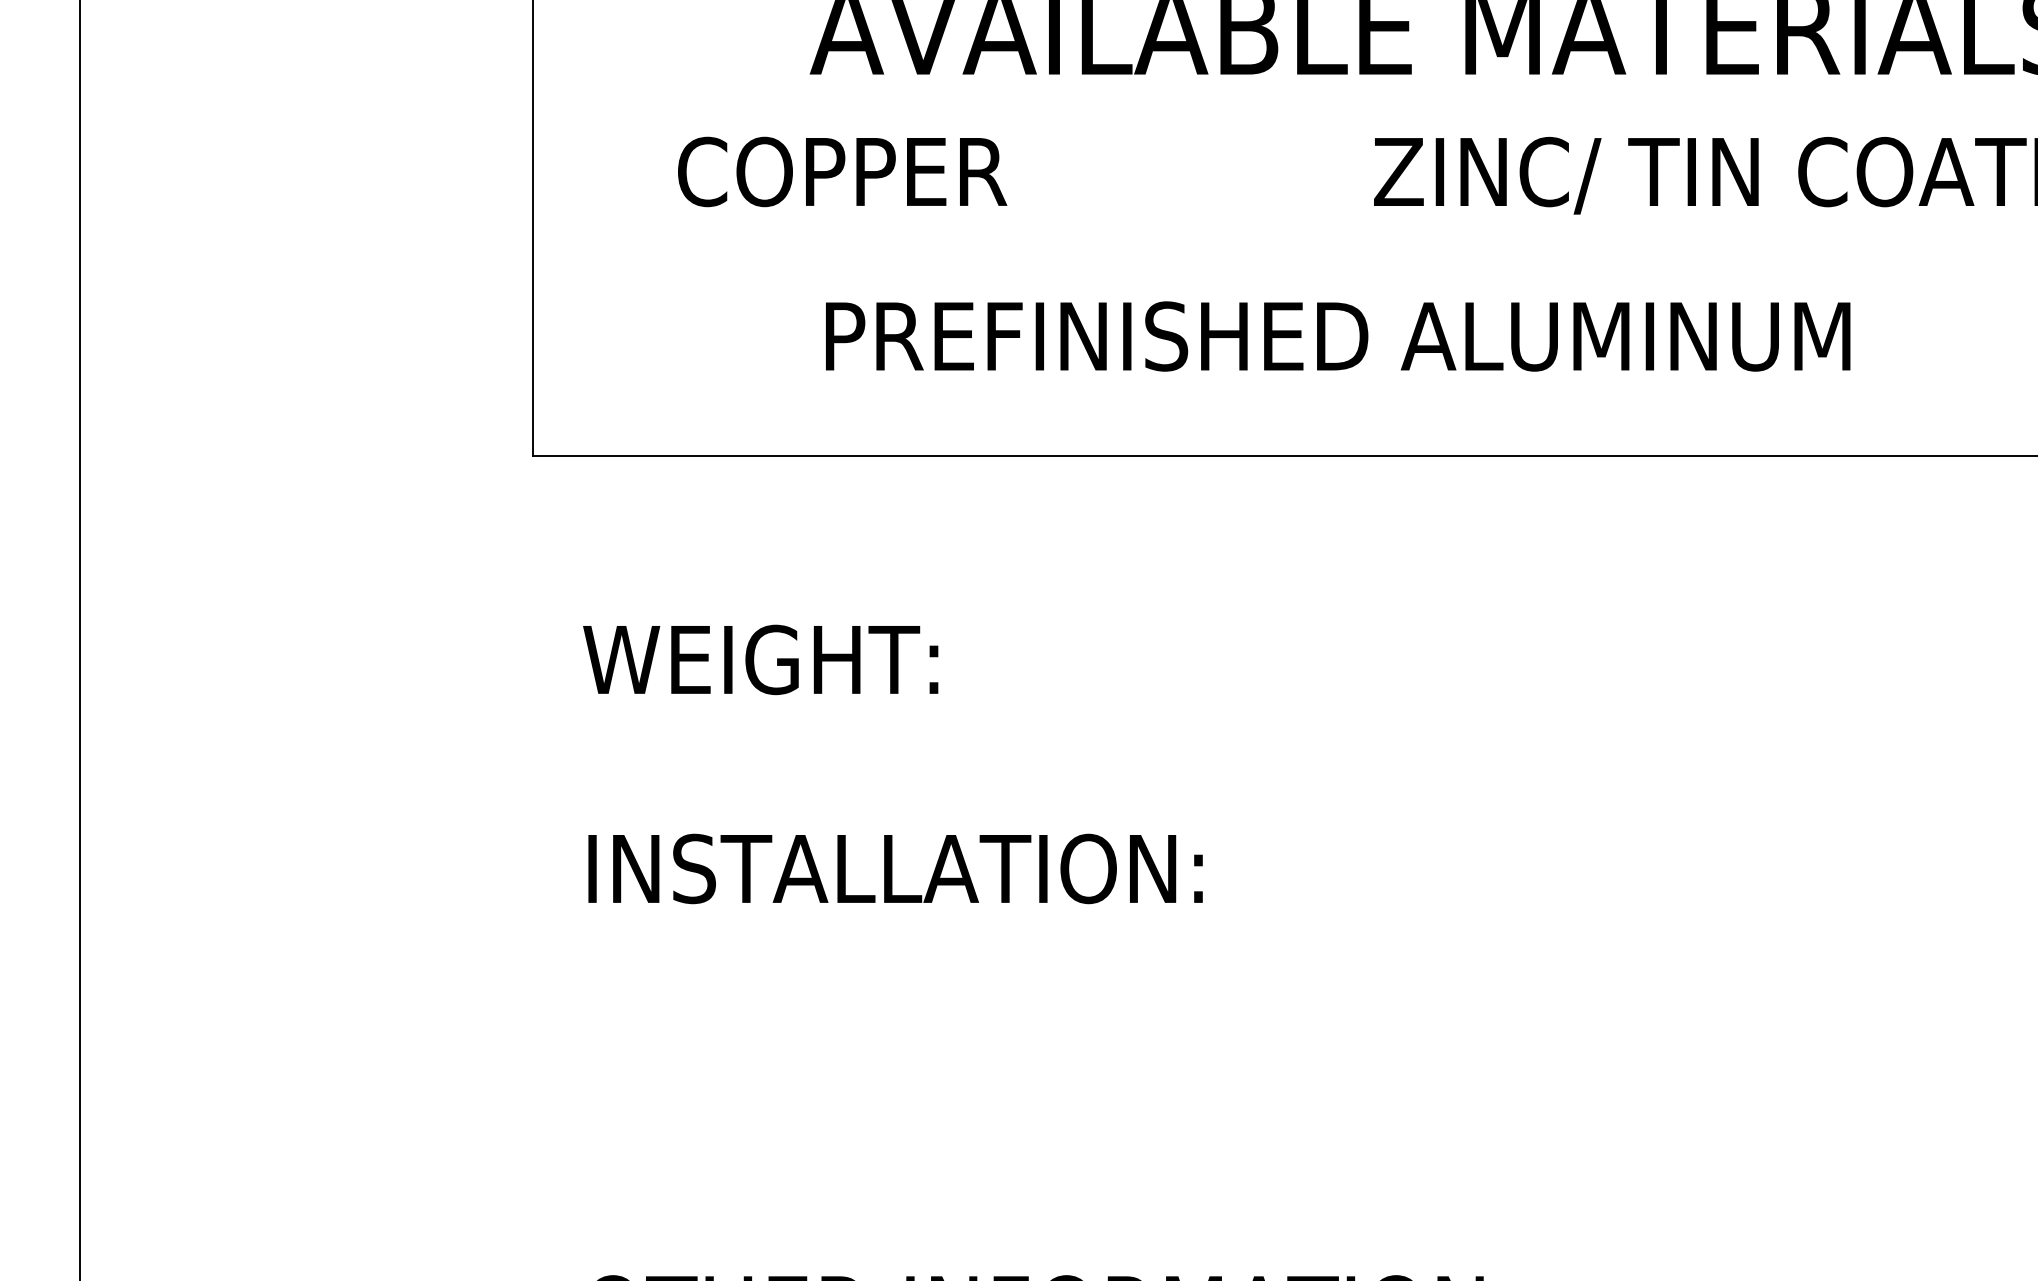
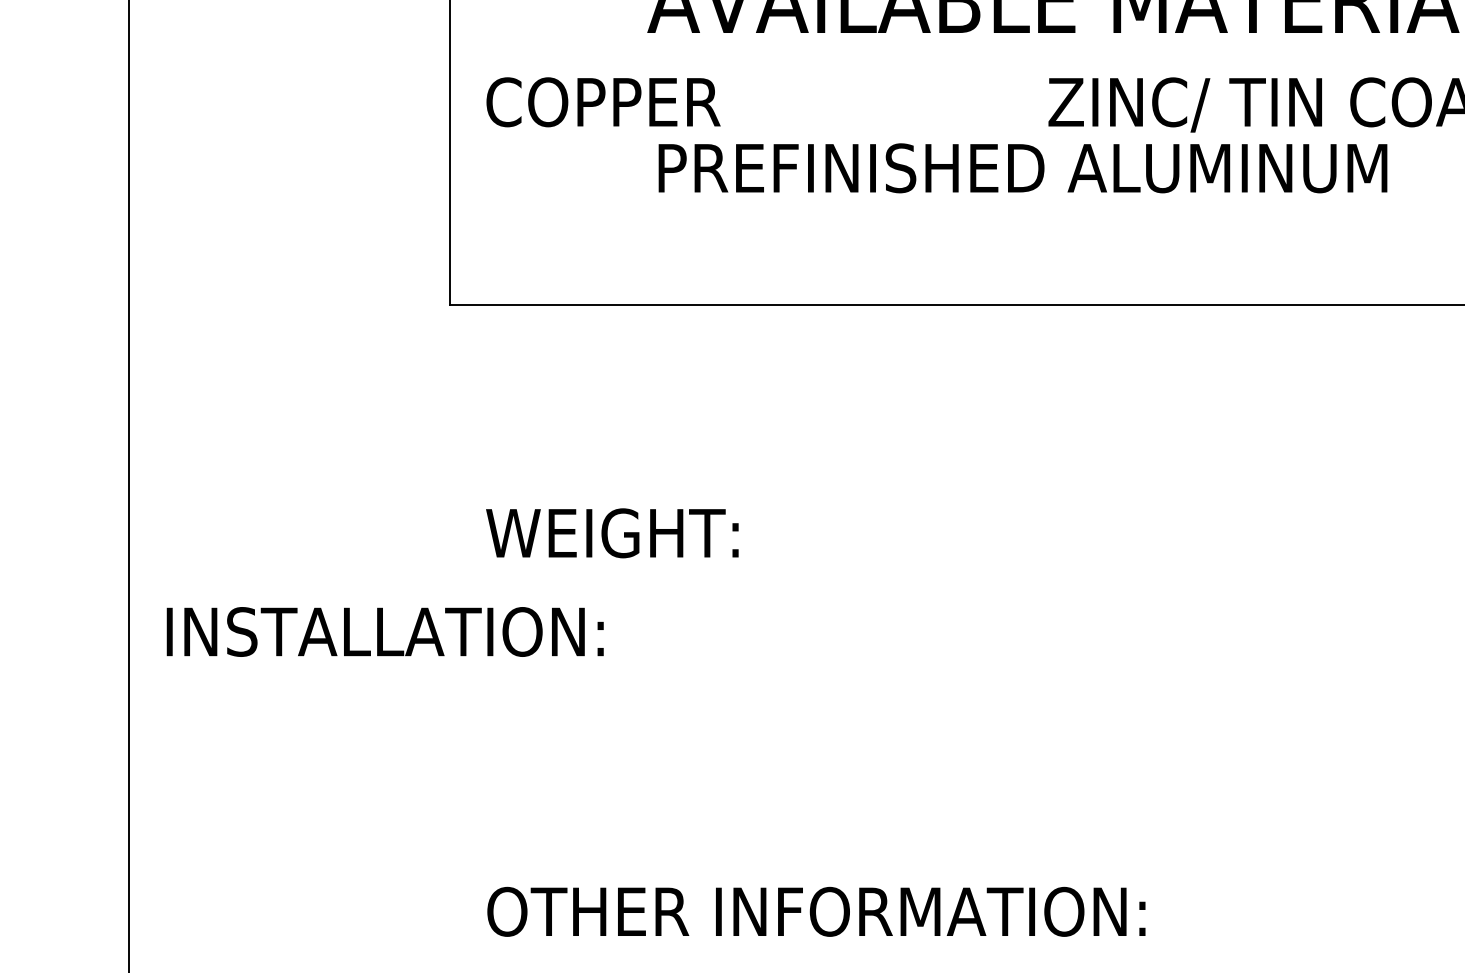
text: (842, 172) -> (603, 102), moved
text: (1337, 336) -> (1022, 168), moved
text: (760, 660) -> (612, 533), moved
text: (894, 868) -> (384, 631), moved

